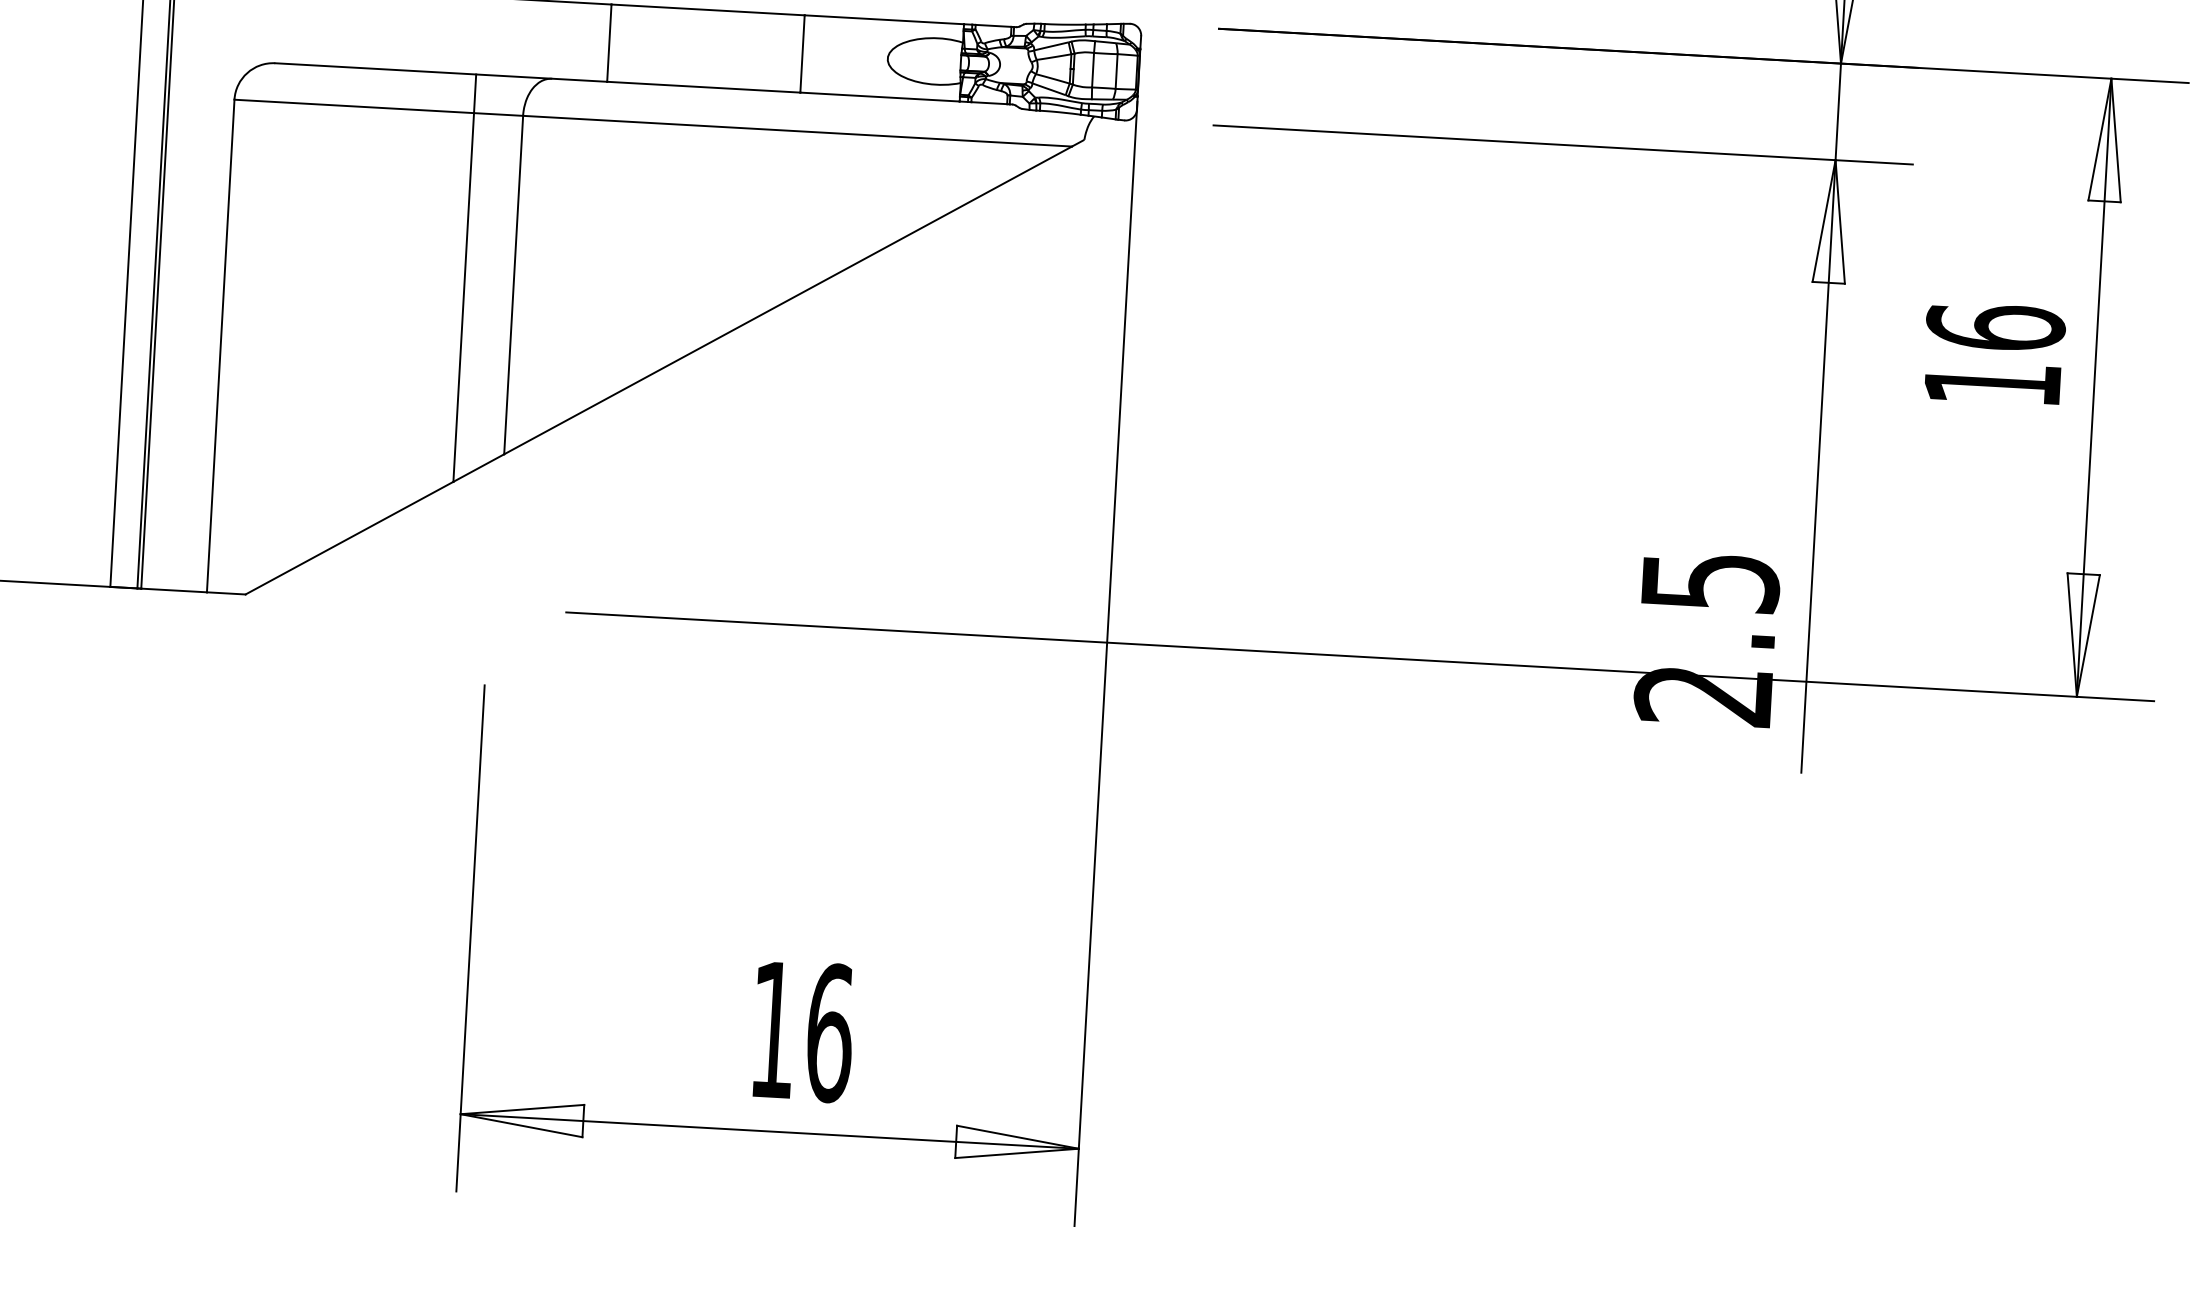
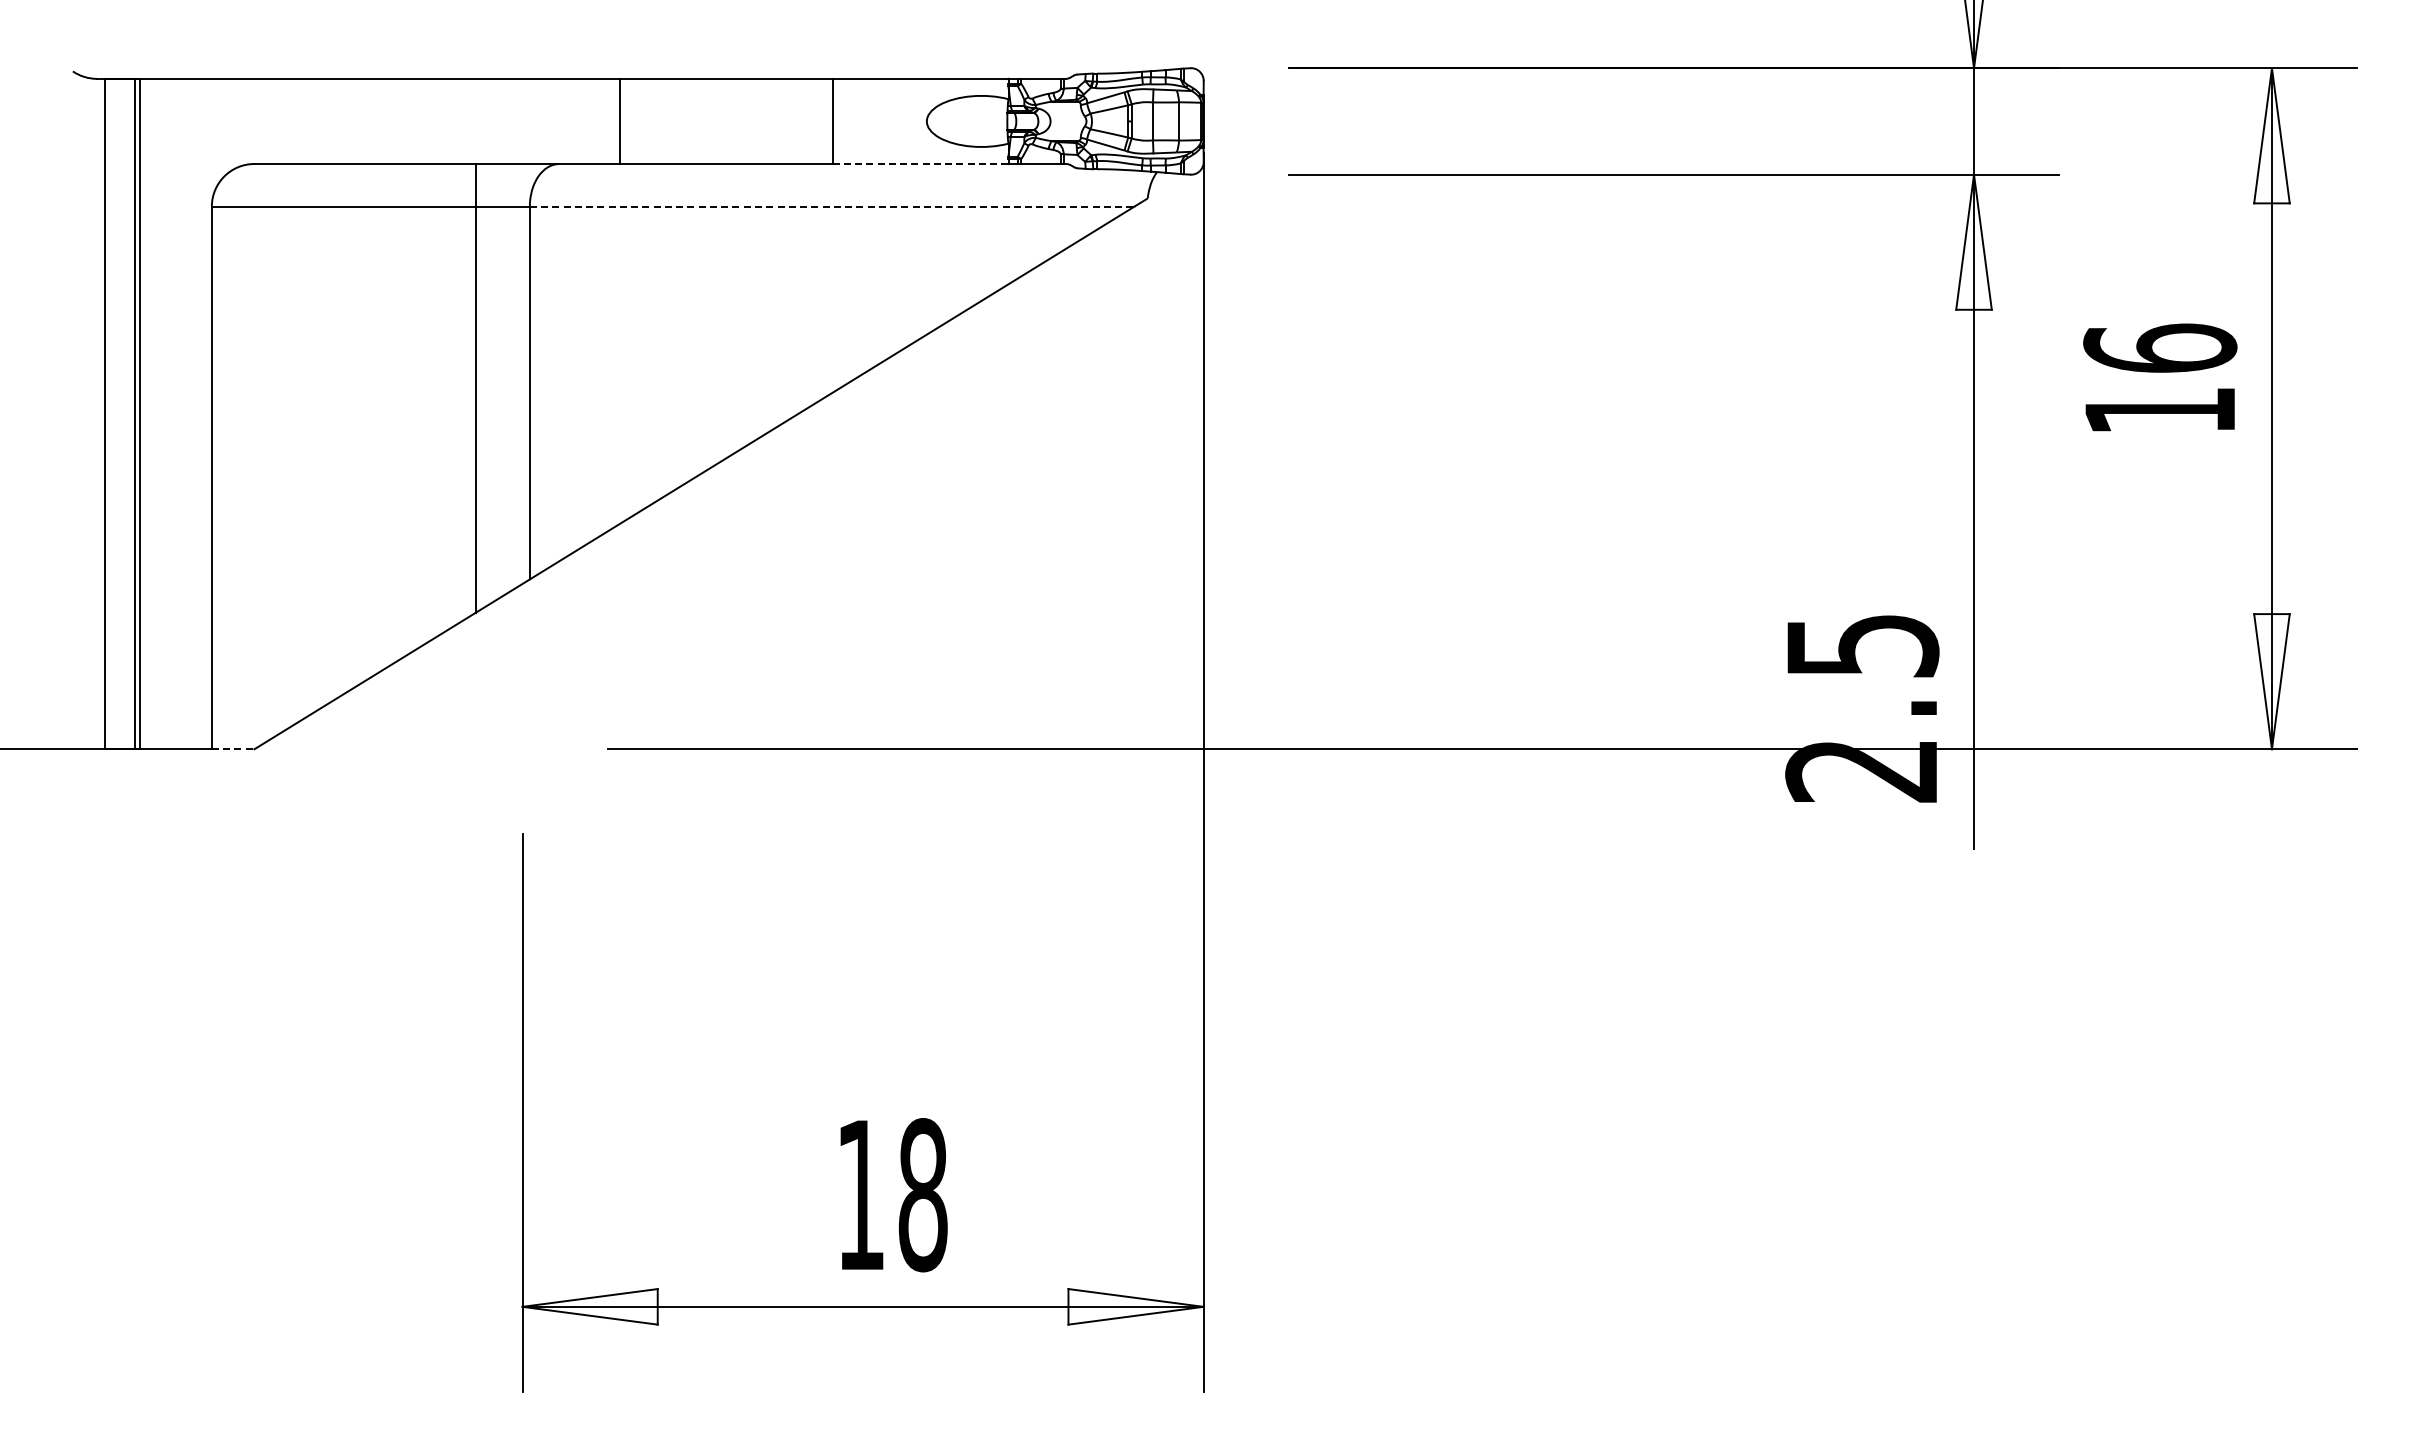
line: (879, 97) -> (920, 164), solid -> dashed
line: (797, 131) -> (832, 206), solid -> dashed
line: (226, 593) -> (233, 749), solid -> dashed
text: (830, 1033) -> (923, 1195), 16 -> 18

